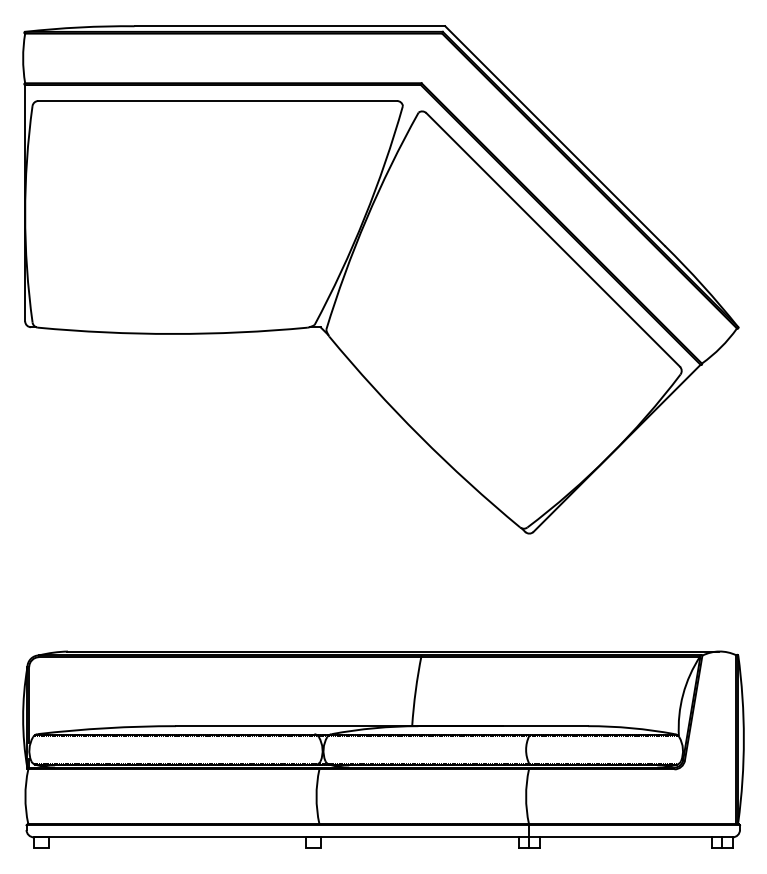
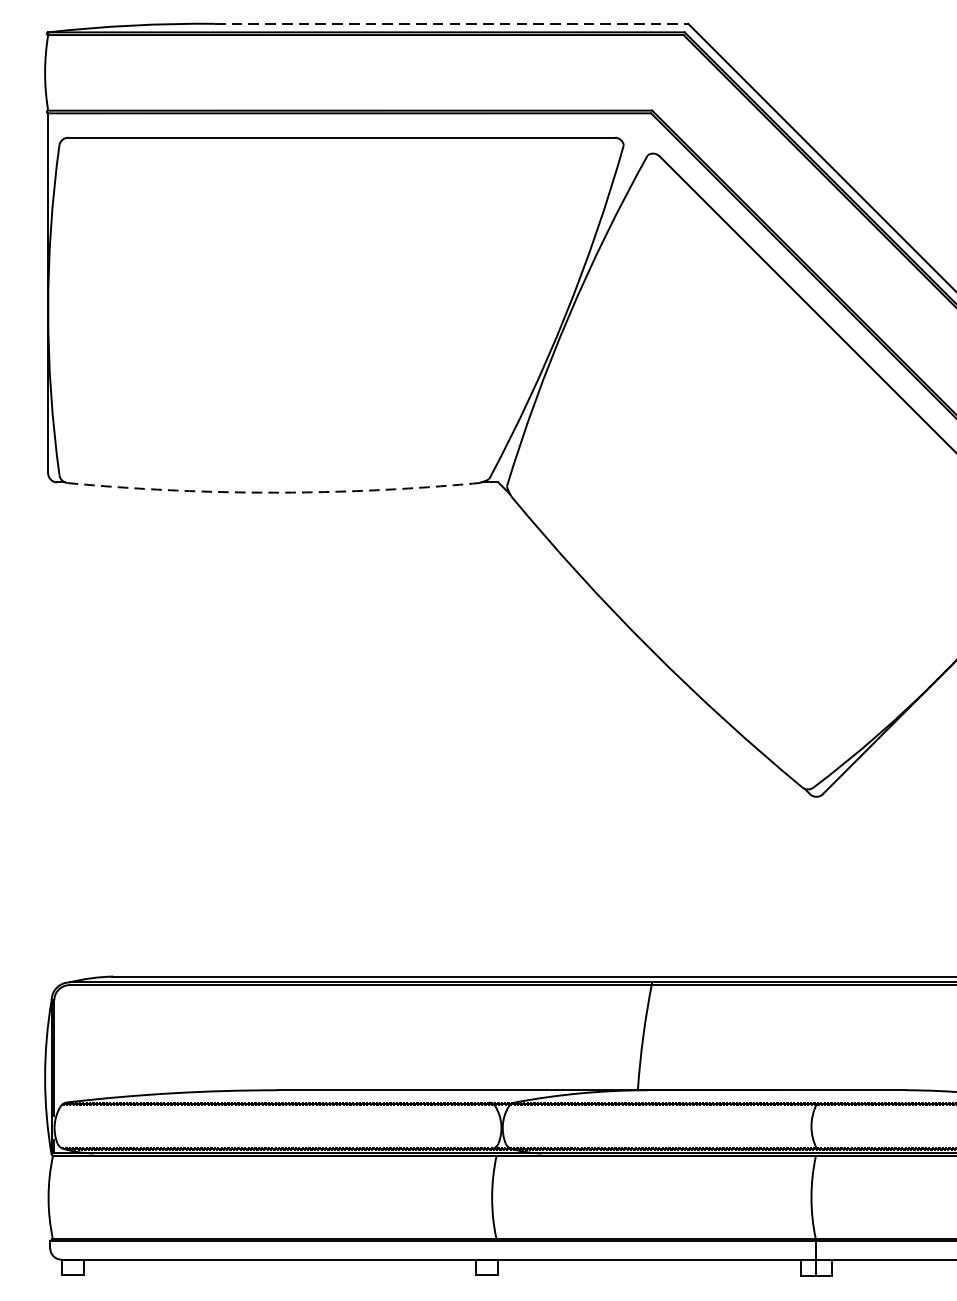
line: (290, 26) -> (452, 24), solid -> dashed
arc: (172, 333) -> (272, 491), solid -> dashed

